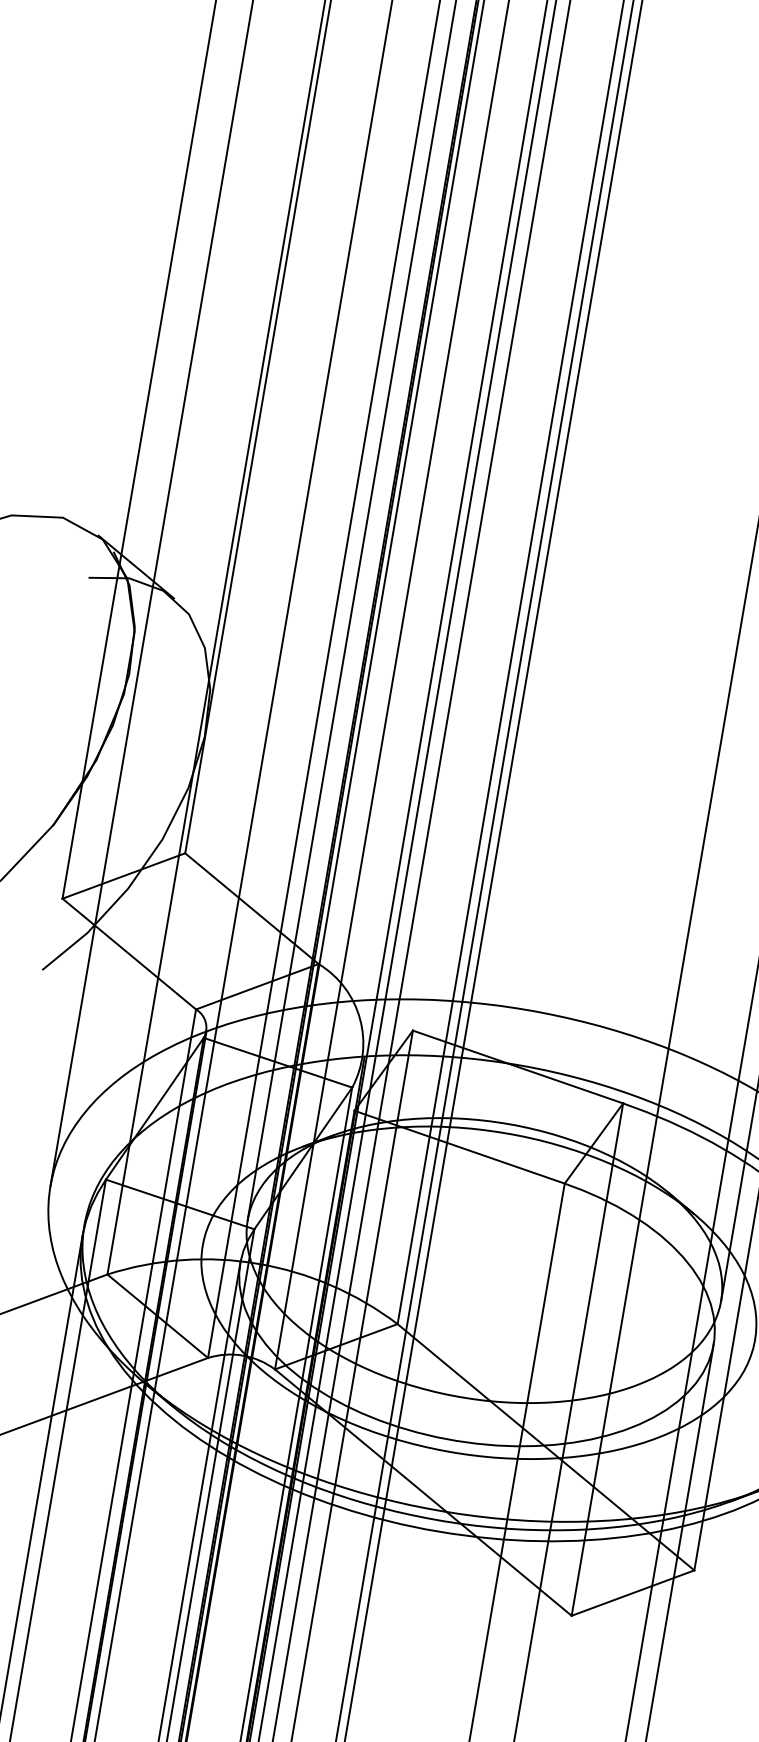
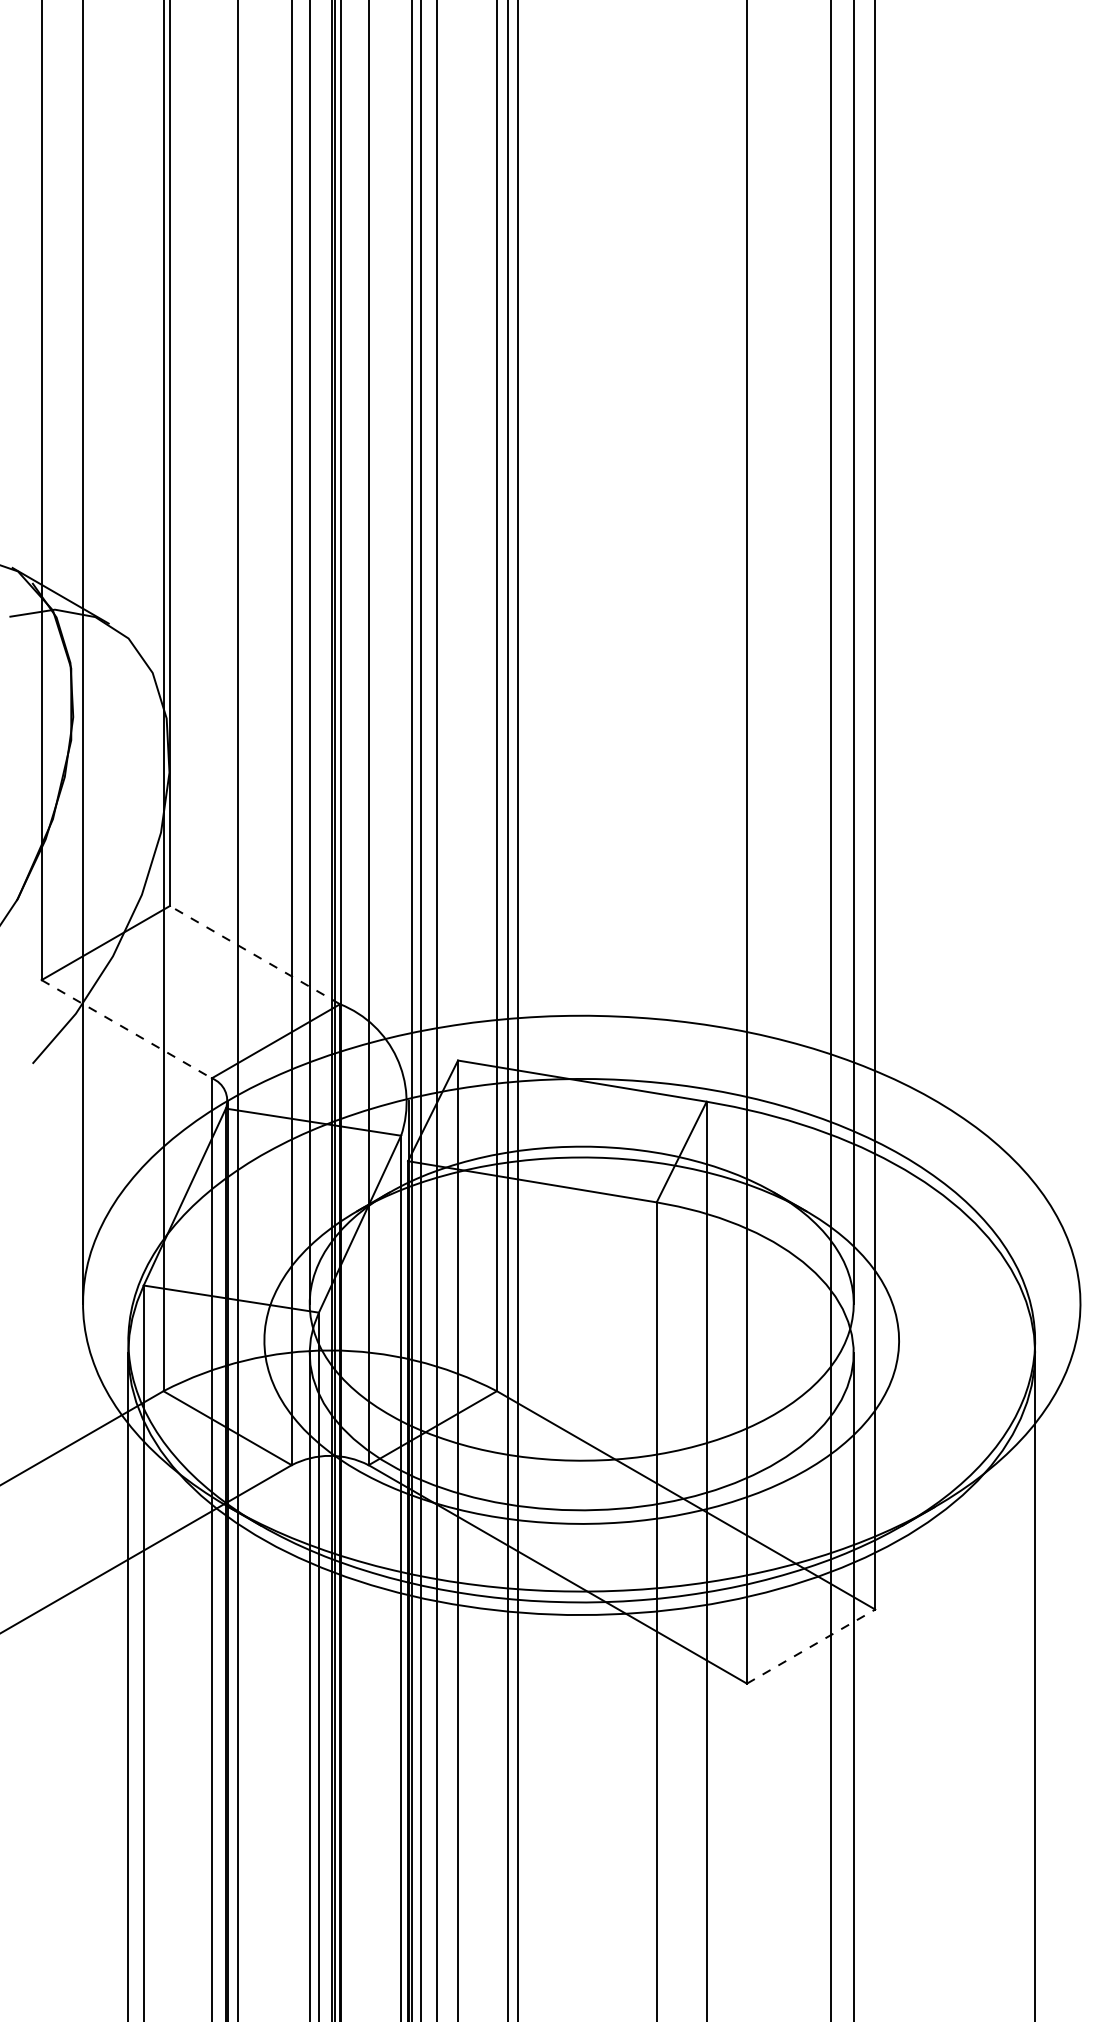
line: (251, 908) -> (254, 954), solid -> dashed
line: (129, 954) -> (127, 1029), solid -> dashed
line: (633, 1593) -> (811, 1646), solid -> dashed

